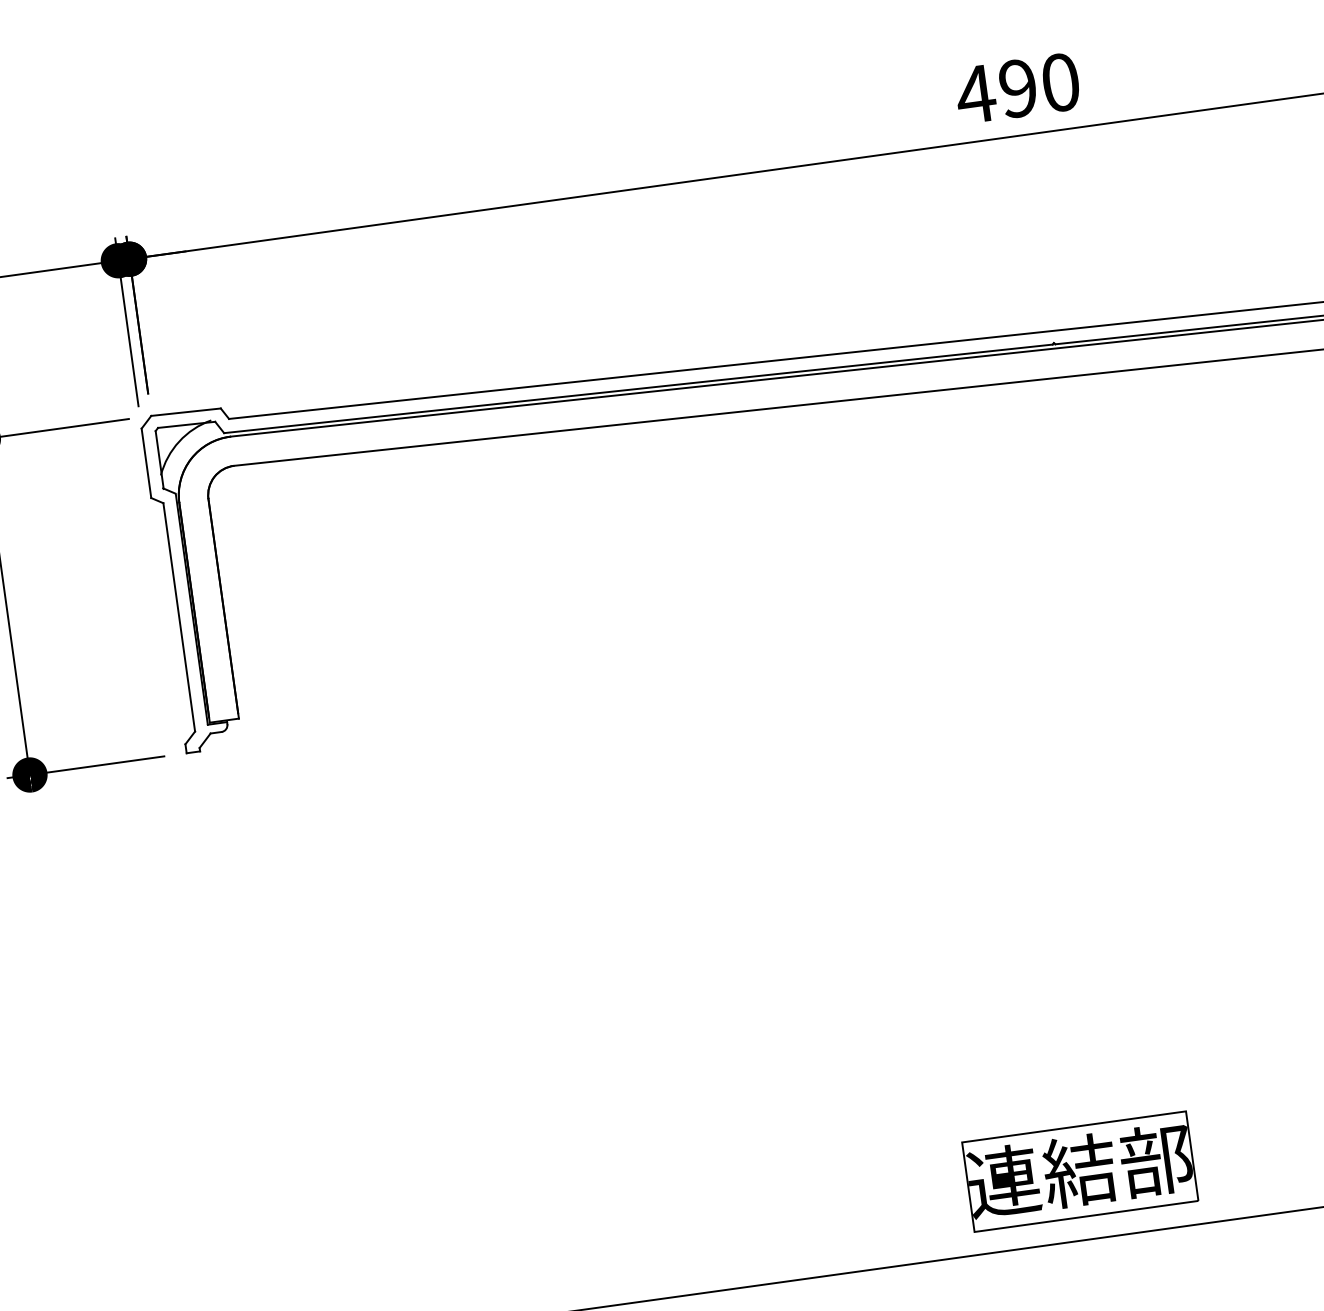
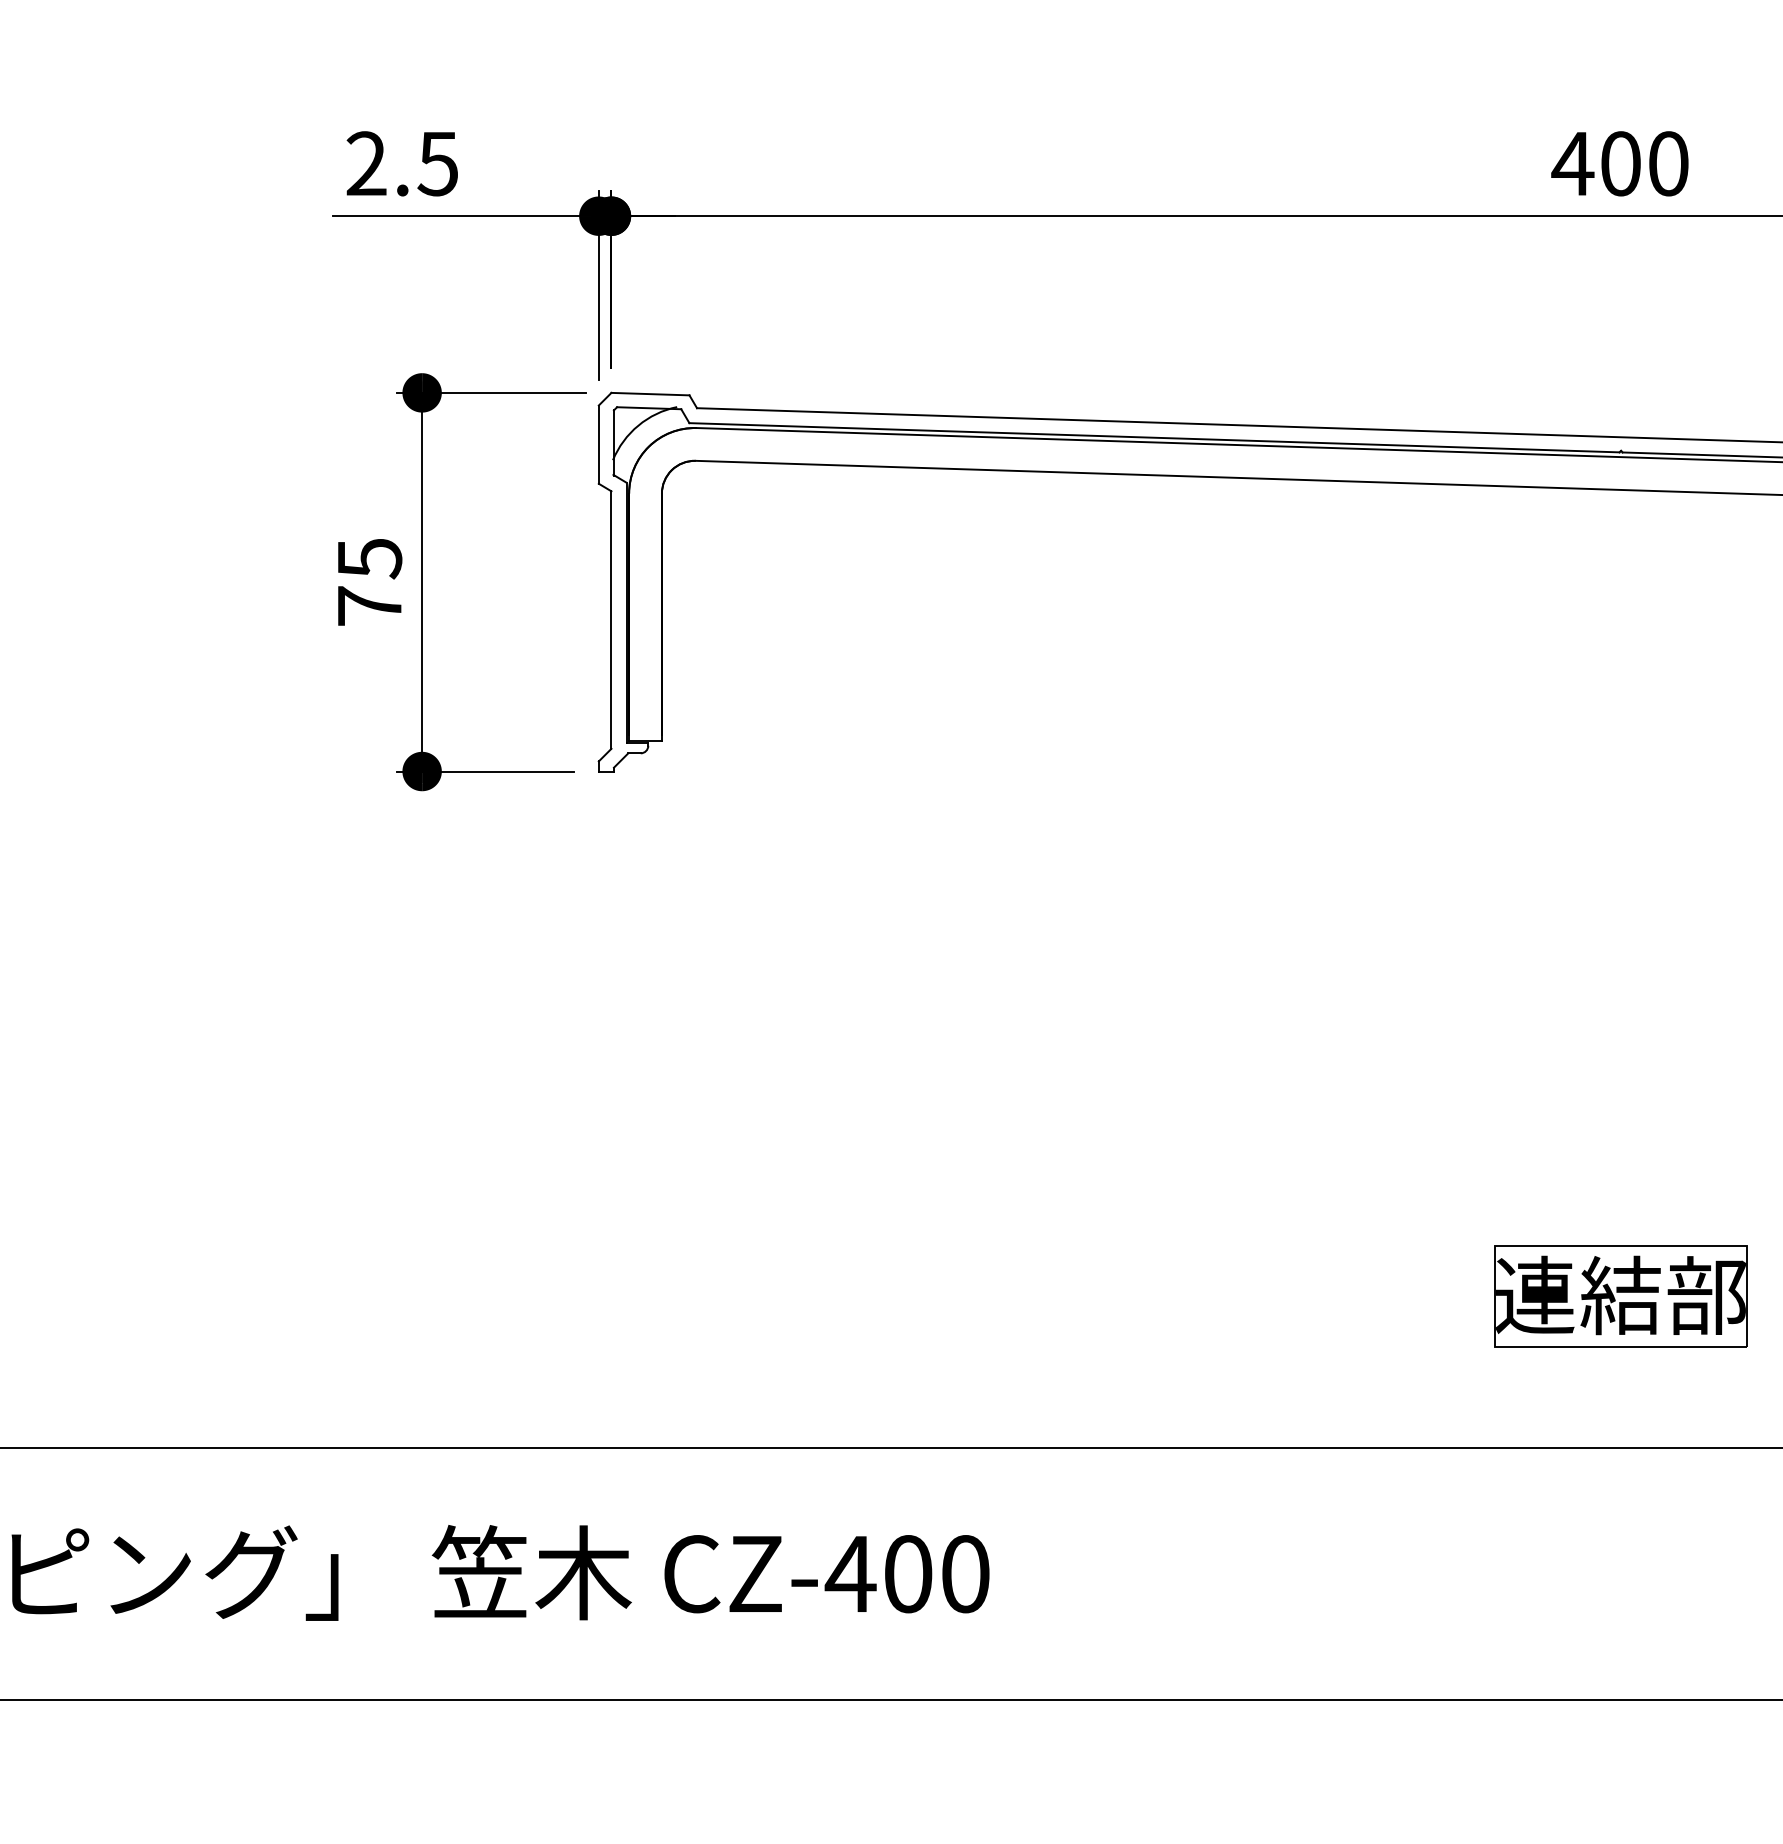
text: (1017, 88) -> (1620, 163), 490 -> 400
part: (1079, 1171) -> (1620, 1296), moved

